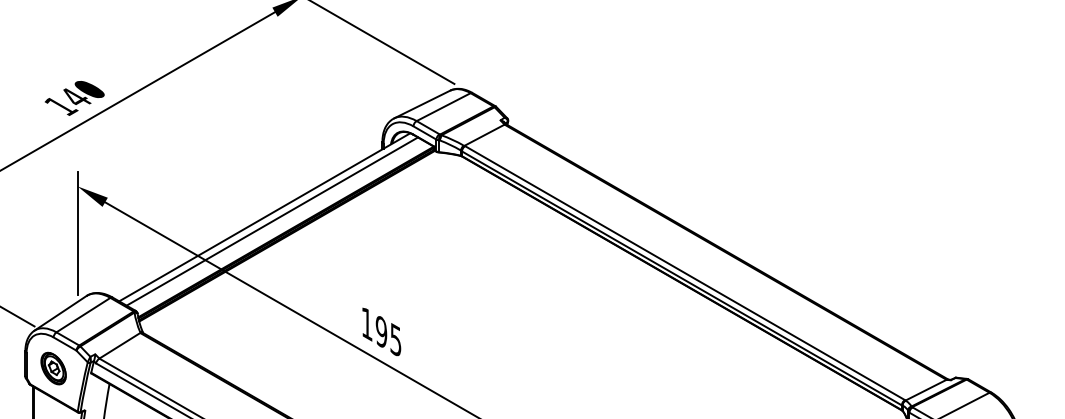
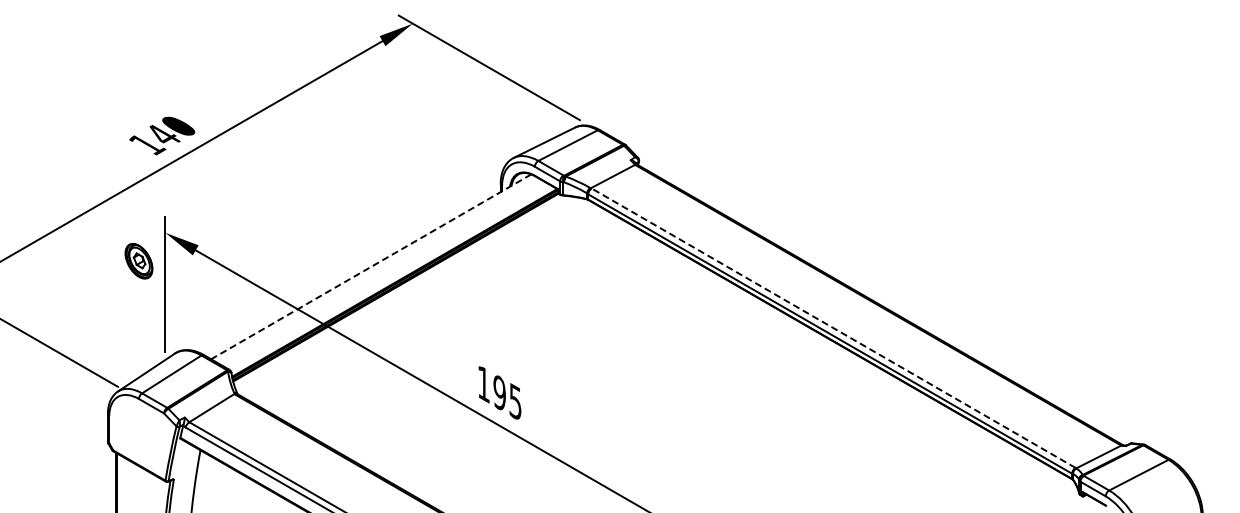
line: (264, 217) -> (371, 266), solid -> dashed
line: (272, 221) -> (379, 271), removed
line: (684, 273) -> (833, 328), solid -> dashed
part: (53, 368) -> (138, 261), moved

